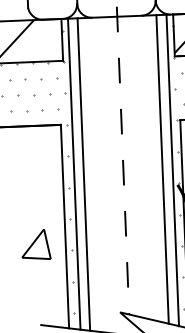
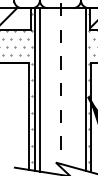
line: (163, 168) -> (81, 88), removed
hatch: (34, 244) -> (12, 125), removed

